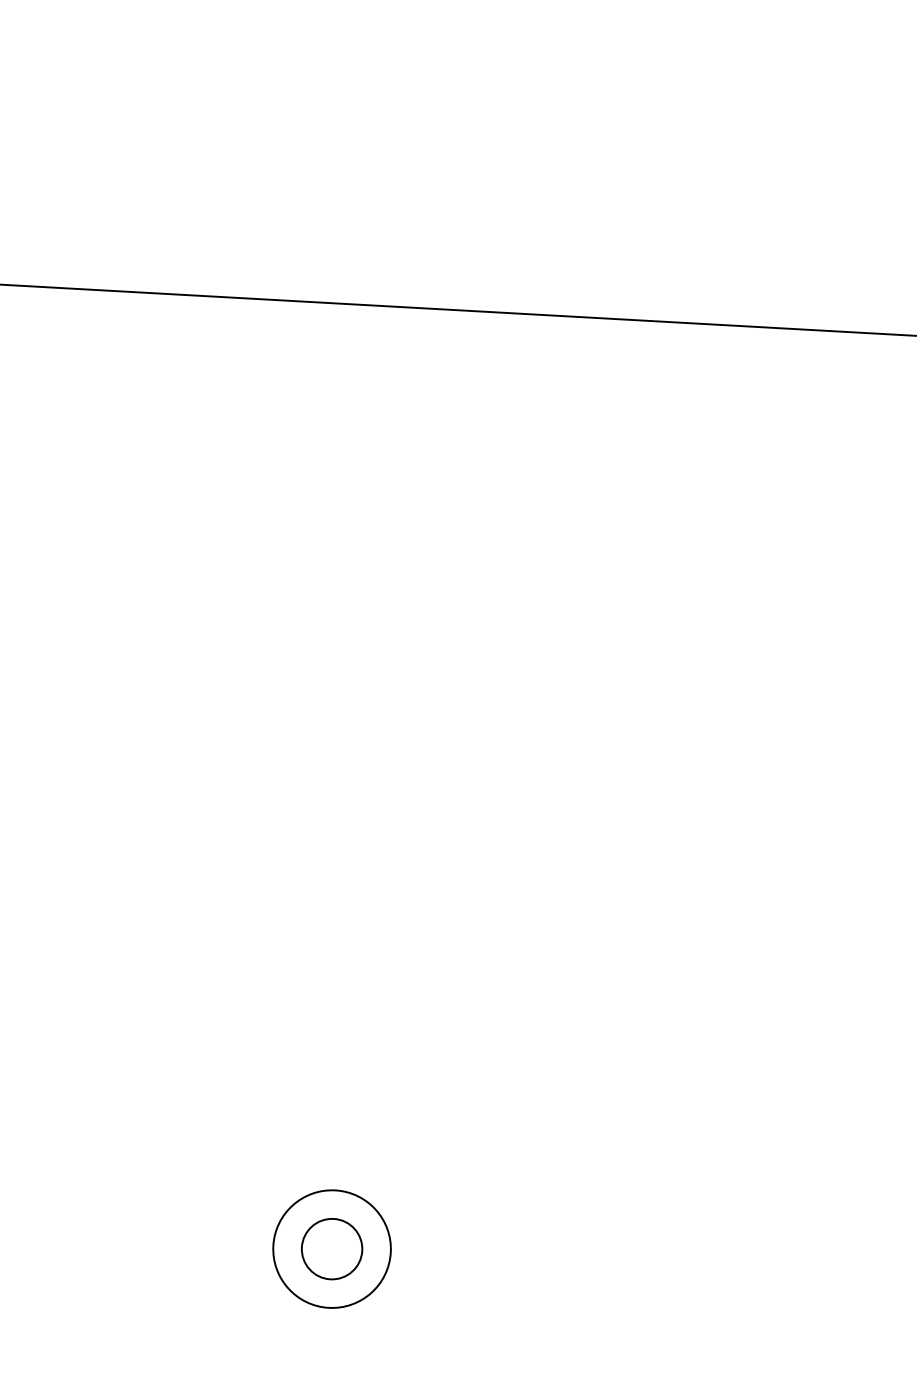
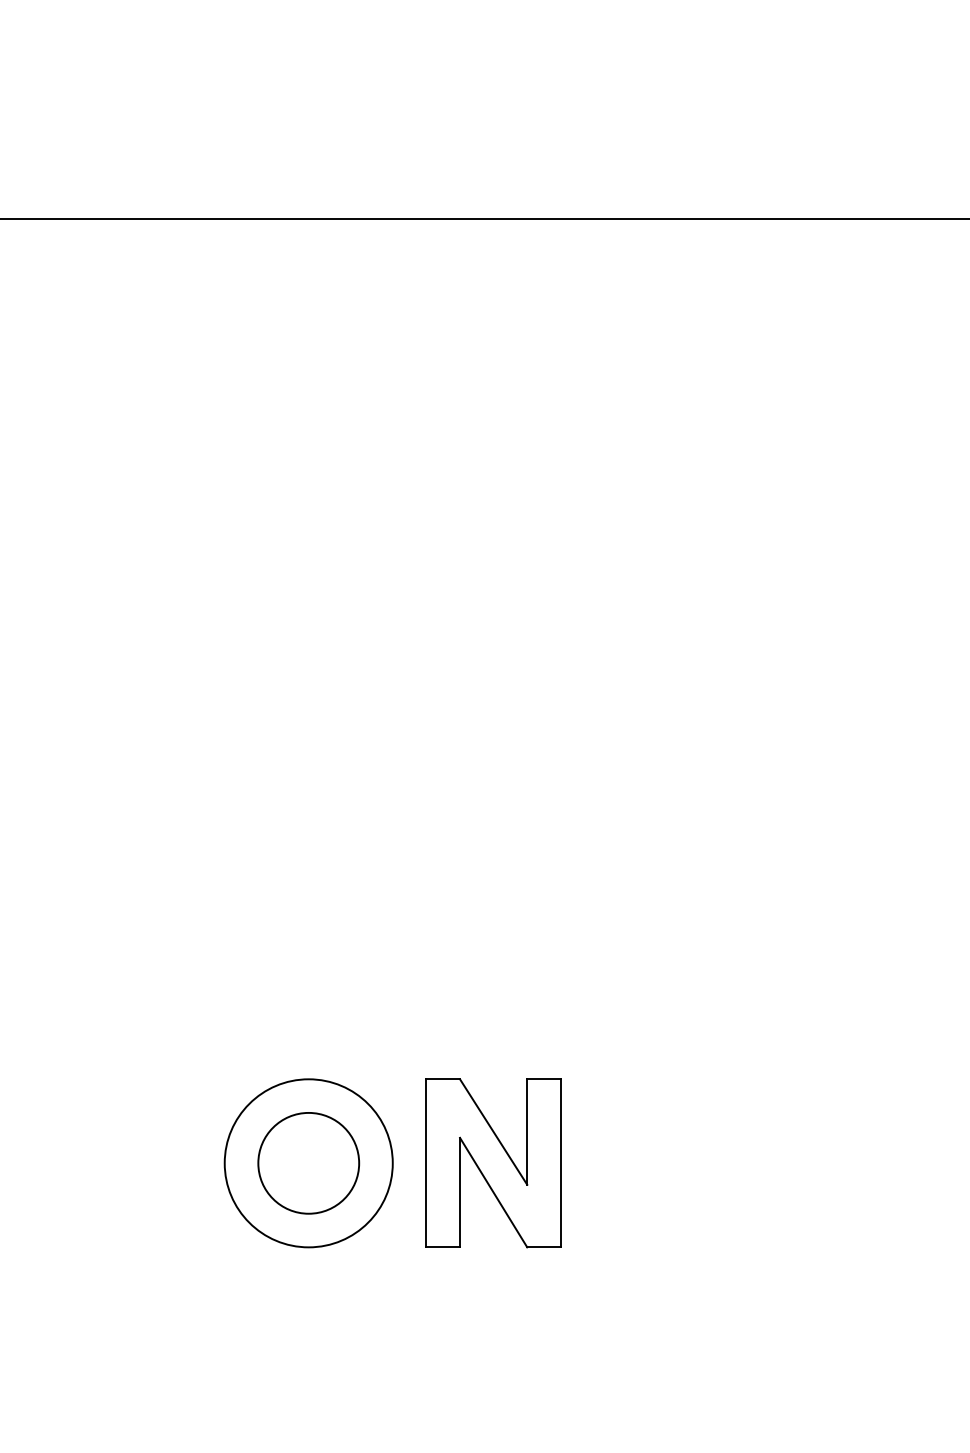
circle: (331, 1248) -> (308, 1162), size x1.67
circle: (331, 1249) -> (308, 1163), size x1.43
part: (516, 1259) -> (493, 1163), added

